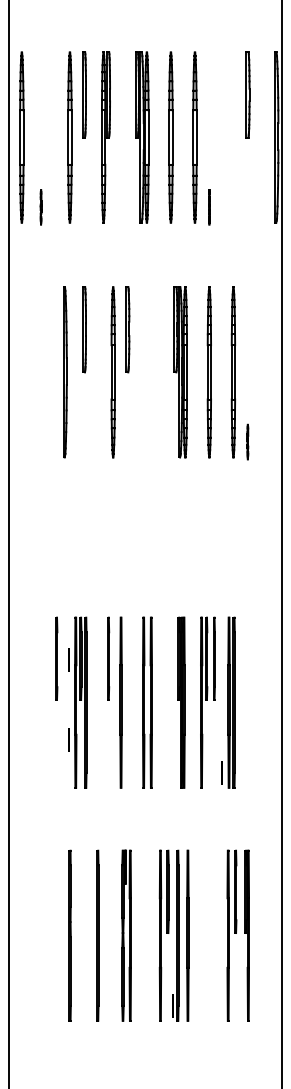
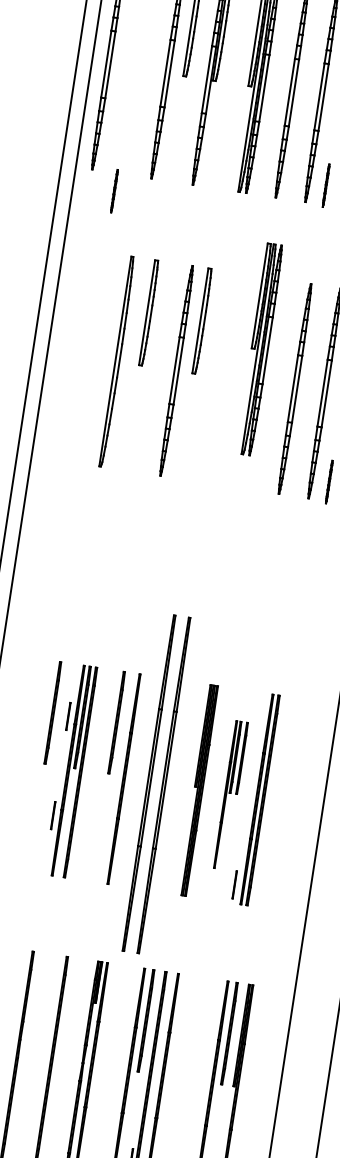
line: (40, 207) -> (113, 191), moved
part: (180, 372) -> (259, 349), moved
part: (147, 702) -> (156, 783), size x1.6
part: (207, 702) -> (230, 795), size x0.7

